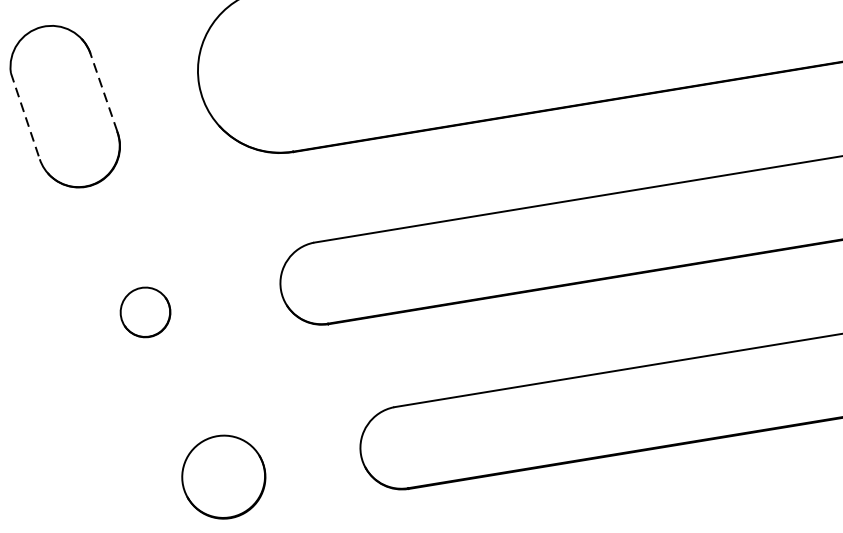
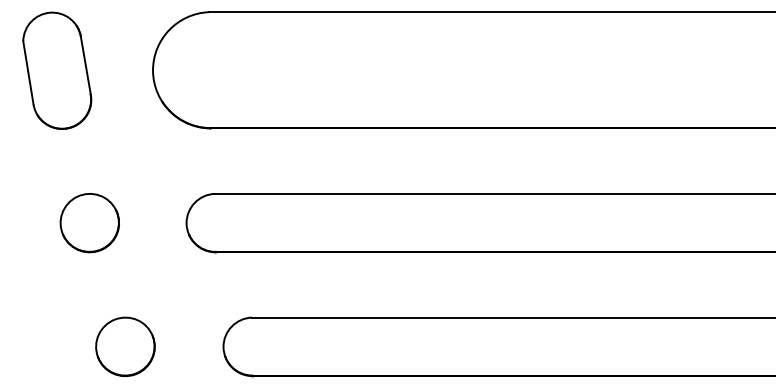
line: (103, 91) -> (85, 64), dashed -> solid
line: (25, 116) -> (28, 73), dashed -> solid
part: (145, 312) -> (89, 223), size x1.67

